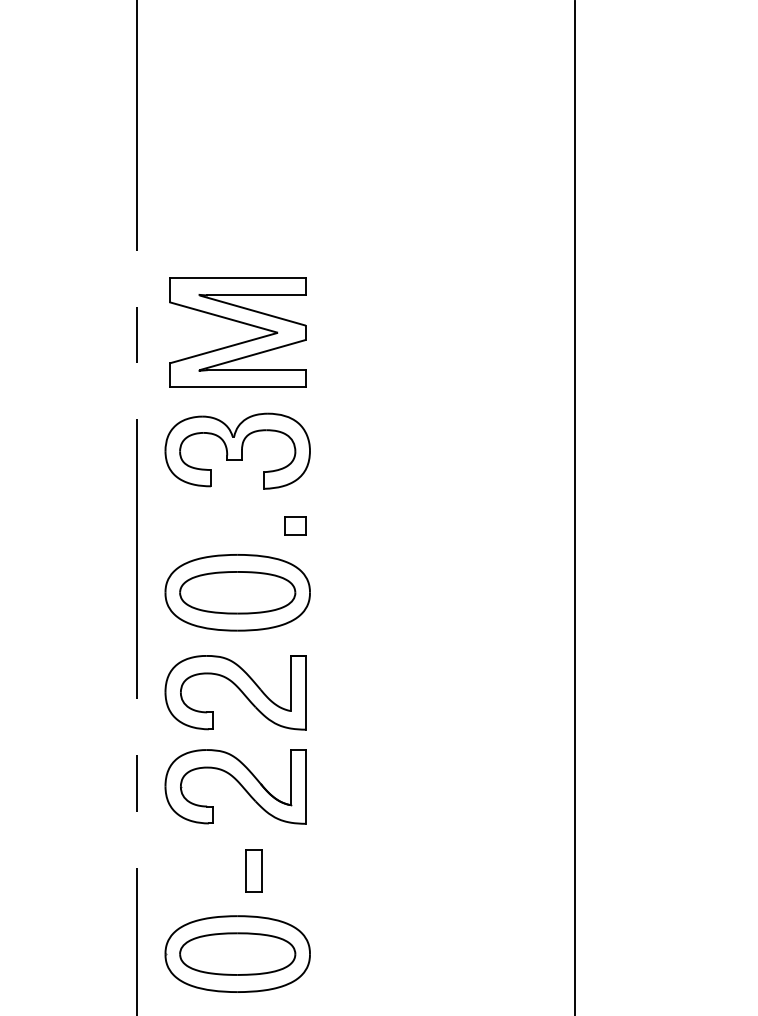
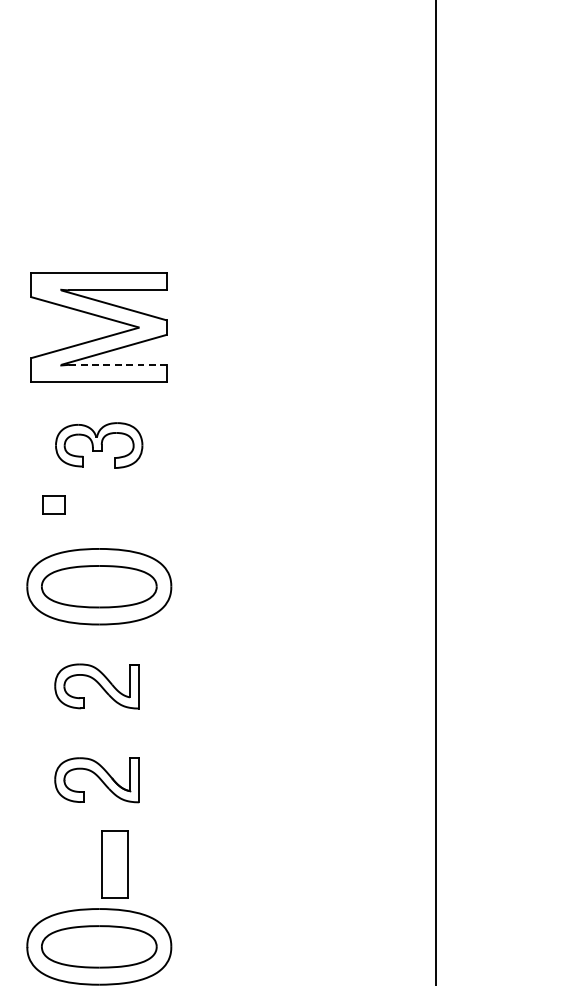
line: (255, 370) -> (117, 365), solid -> dashed
part: (237, 450) -> (99, 444), size x0.6
part: (295, 525) -> (54, 504), moved
part: (235, 692) -> (97, 686), size x0.6
part: (235, 786) -> (97, 779), size x0.6
part: (253, 870) -> (115, 863), size x1.6

